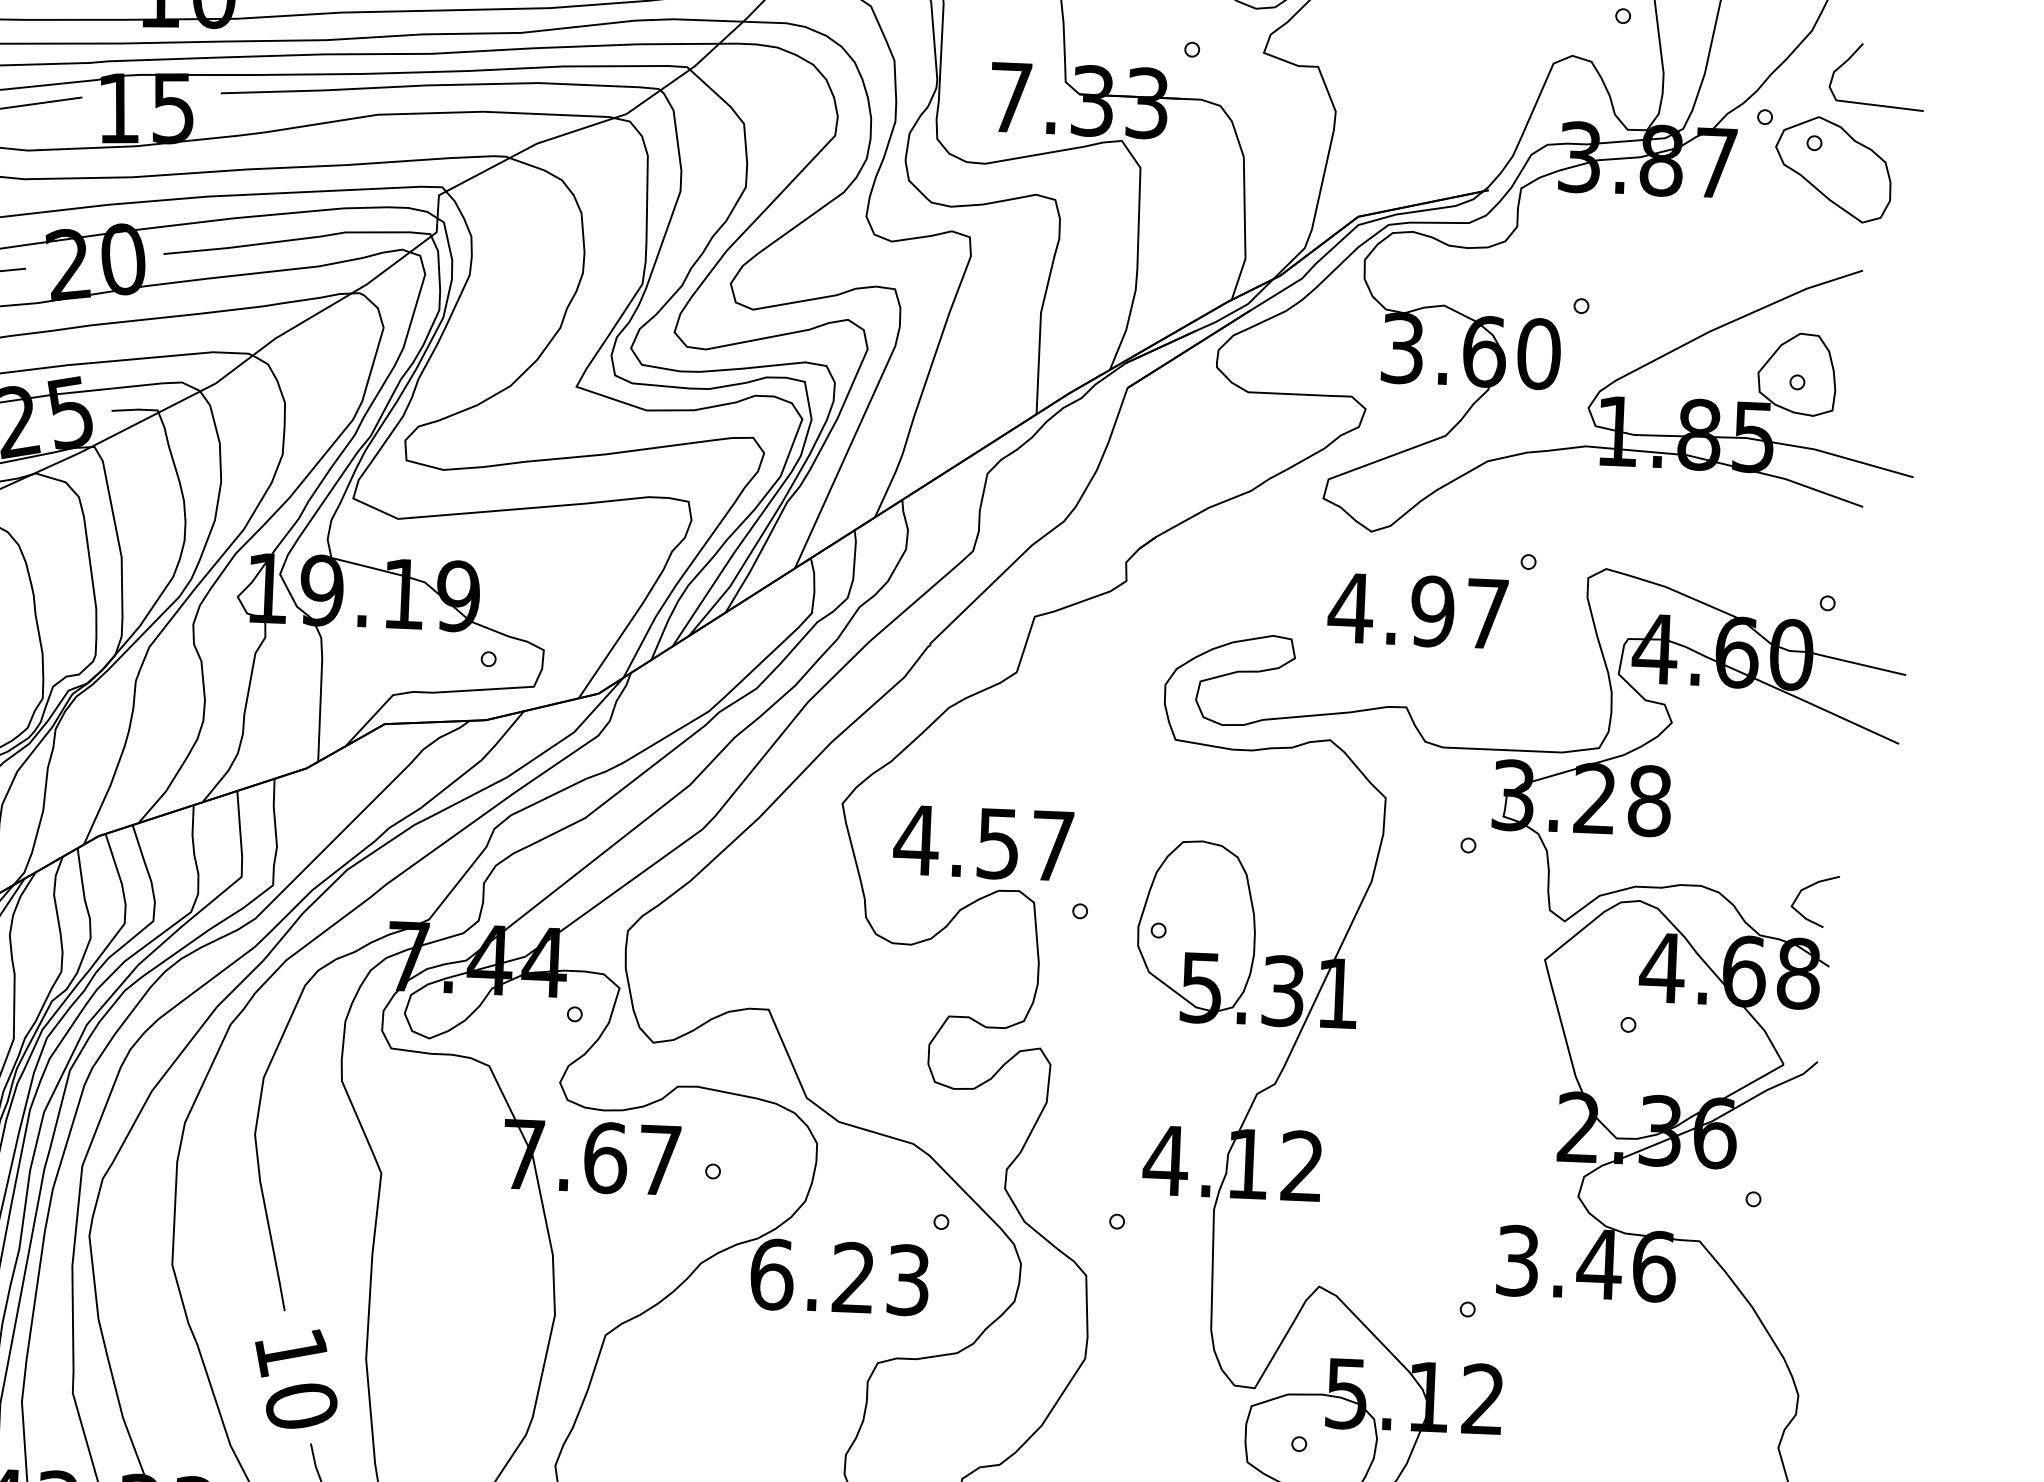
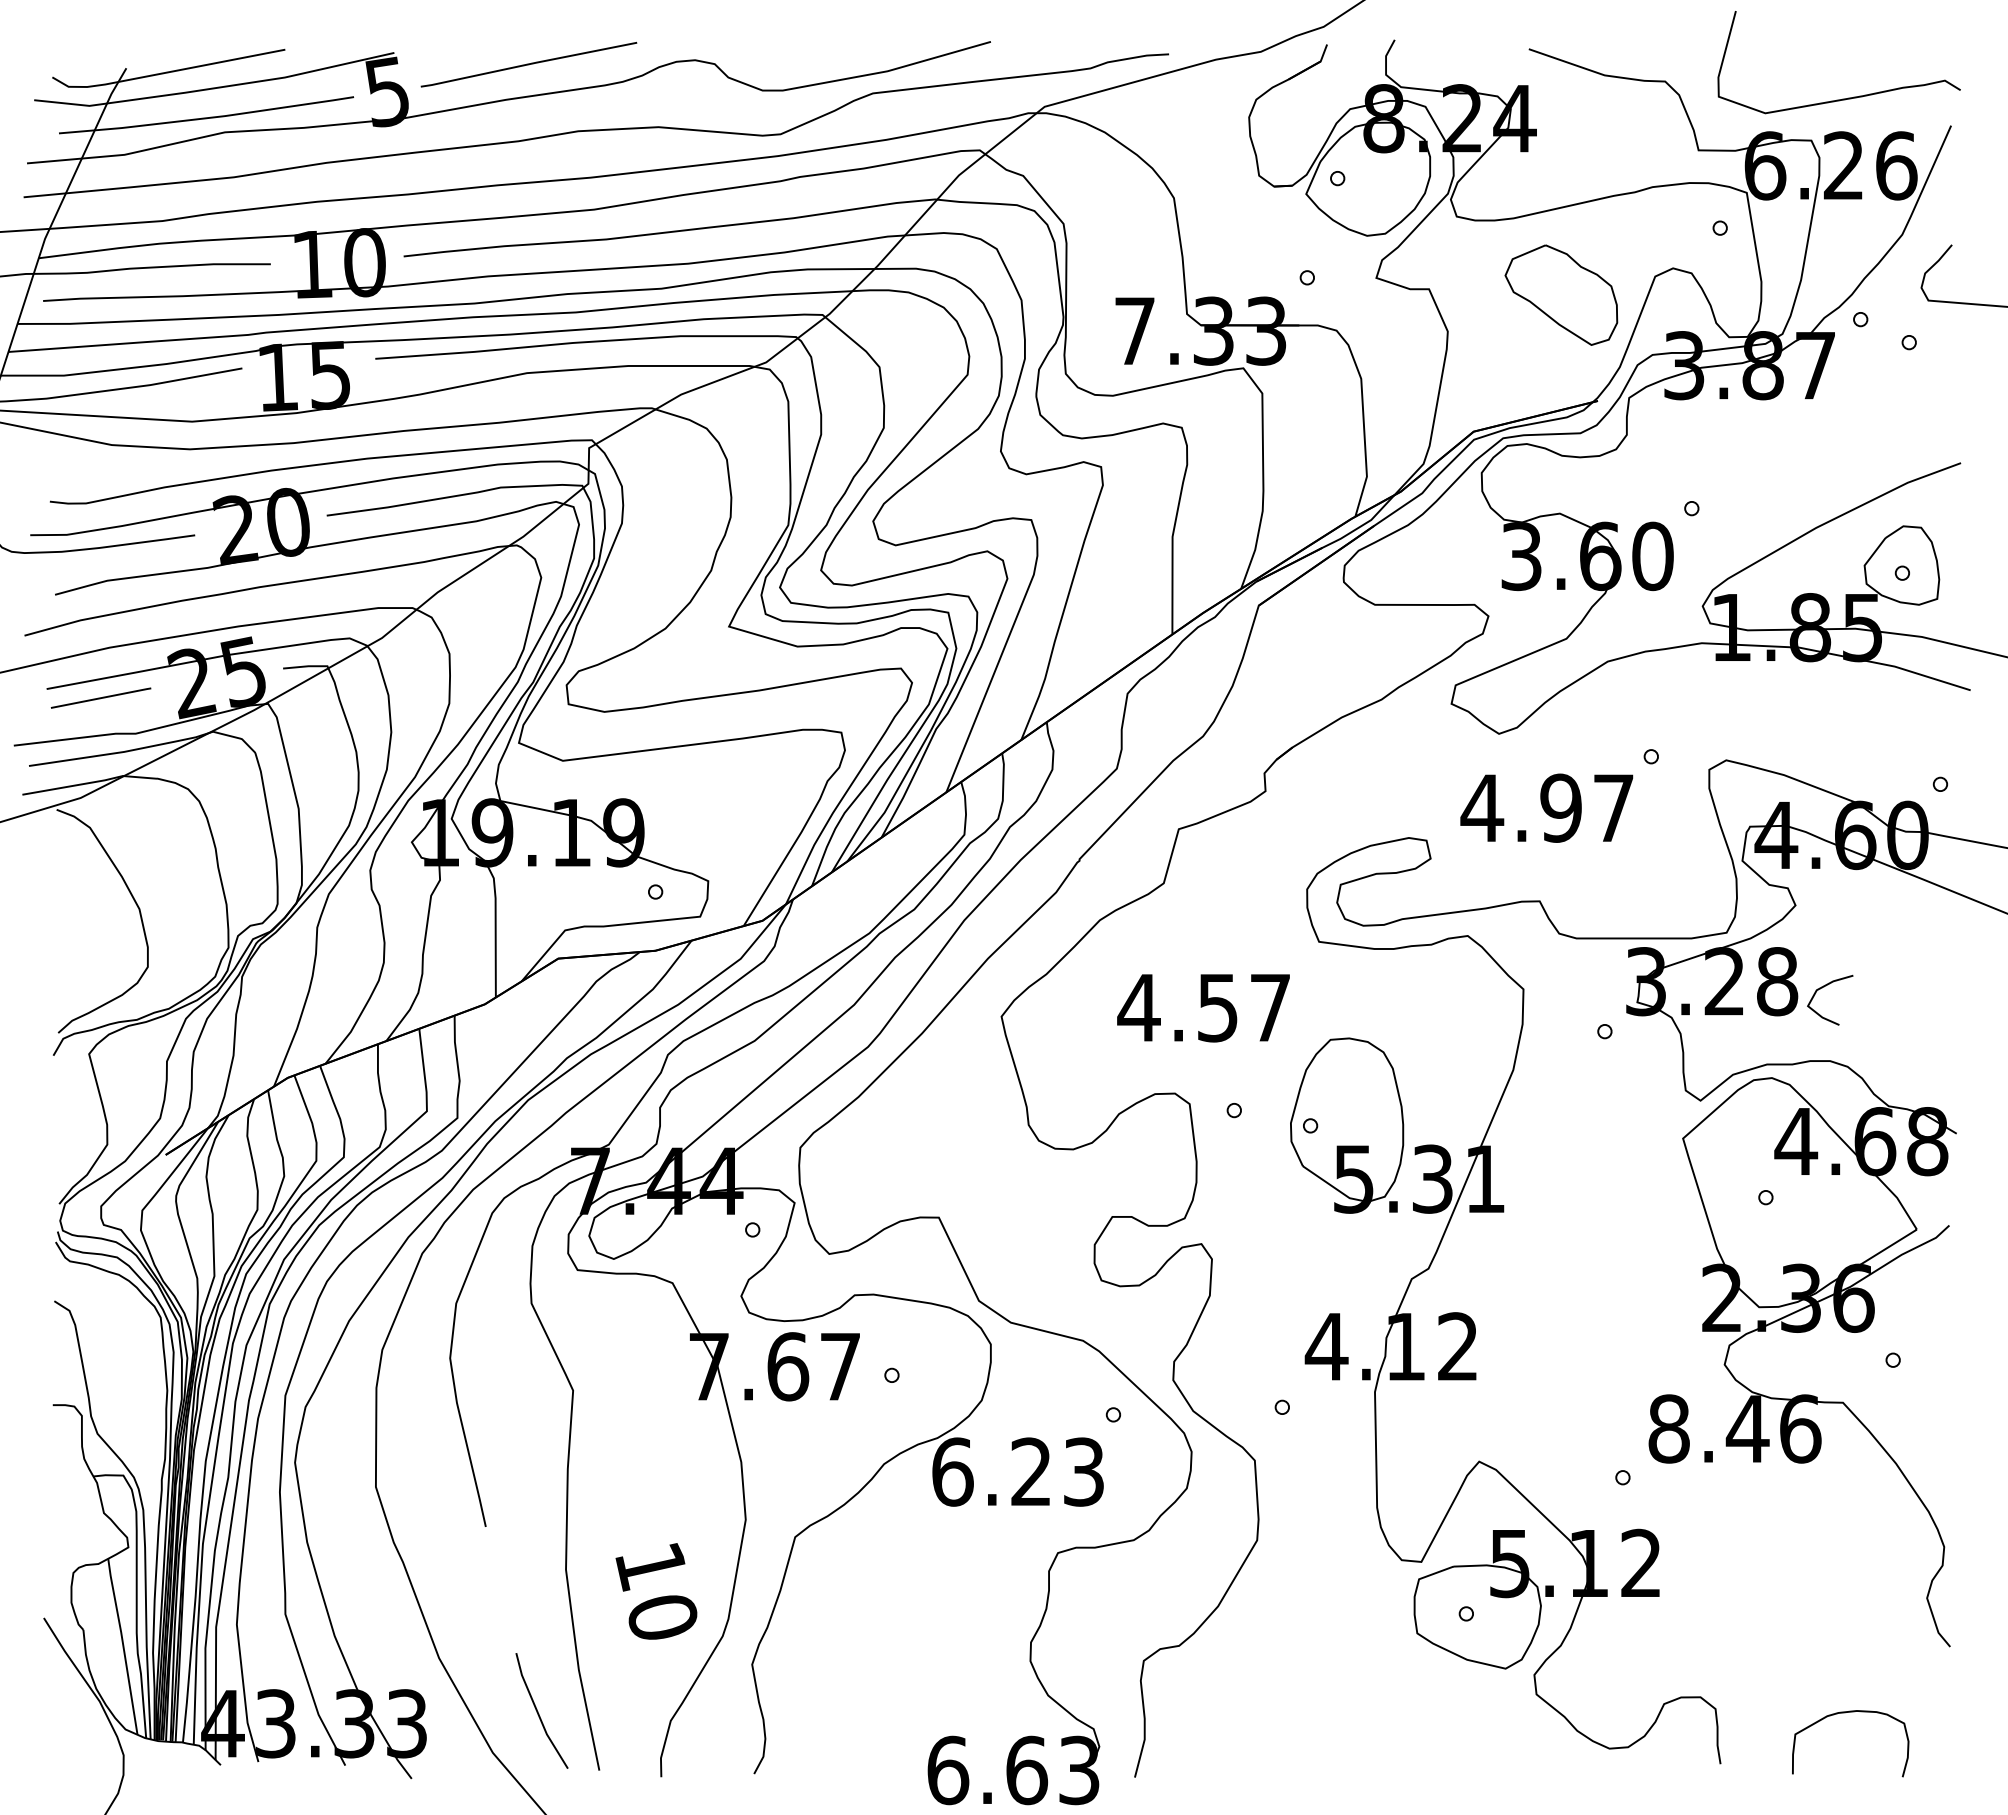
part: (1833, 168) -> (1561, 294), moved
text: (983, 843) -> (1203, 1008), moved
curve: (1809, 887) -> (1824, 987), moved
text: (1517, 1260) -> (1668, 1428), 3.46 -> 8.46
text: (296, 1378) -> (656, 1591), moved

